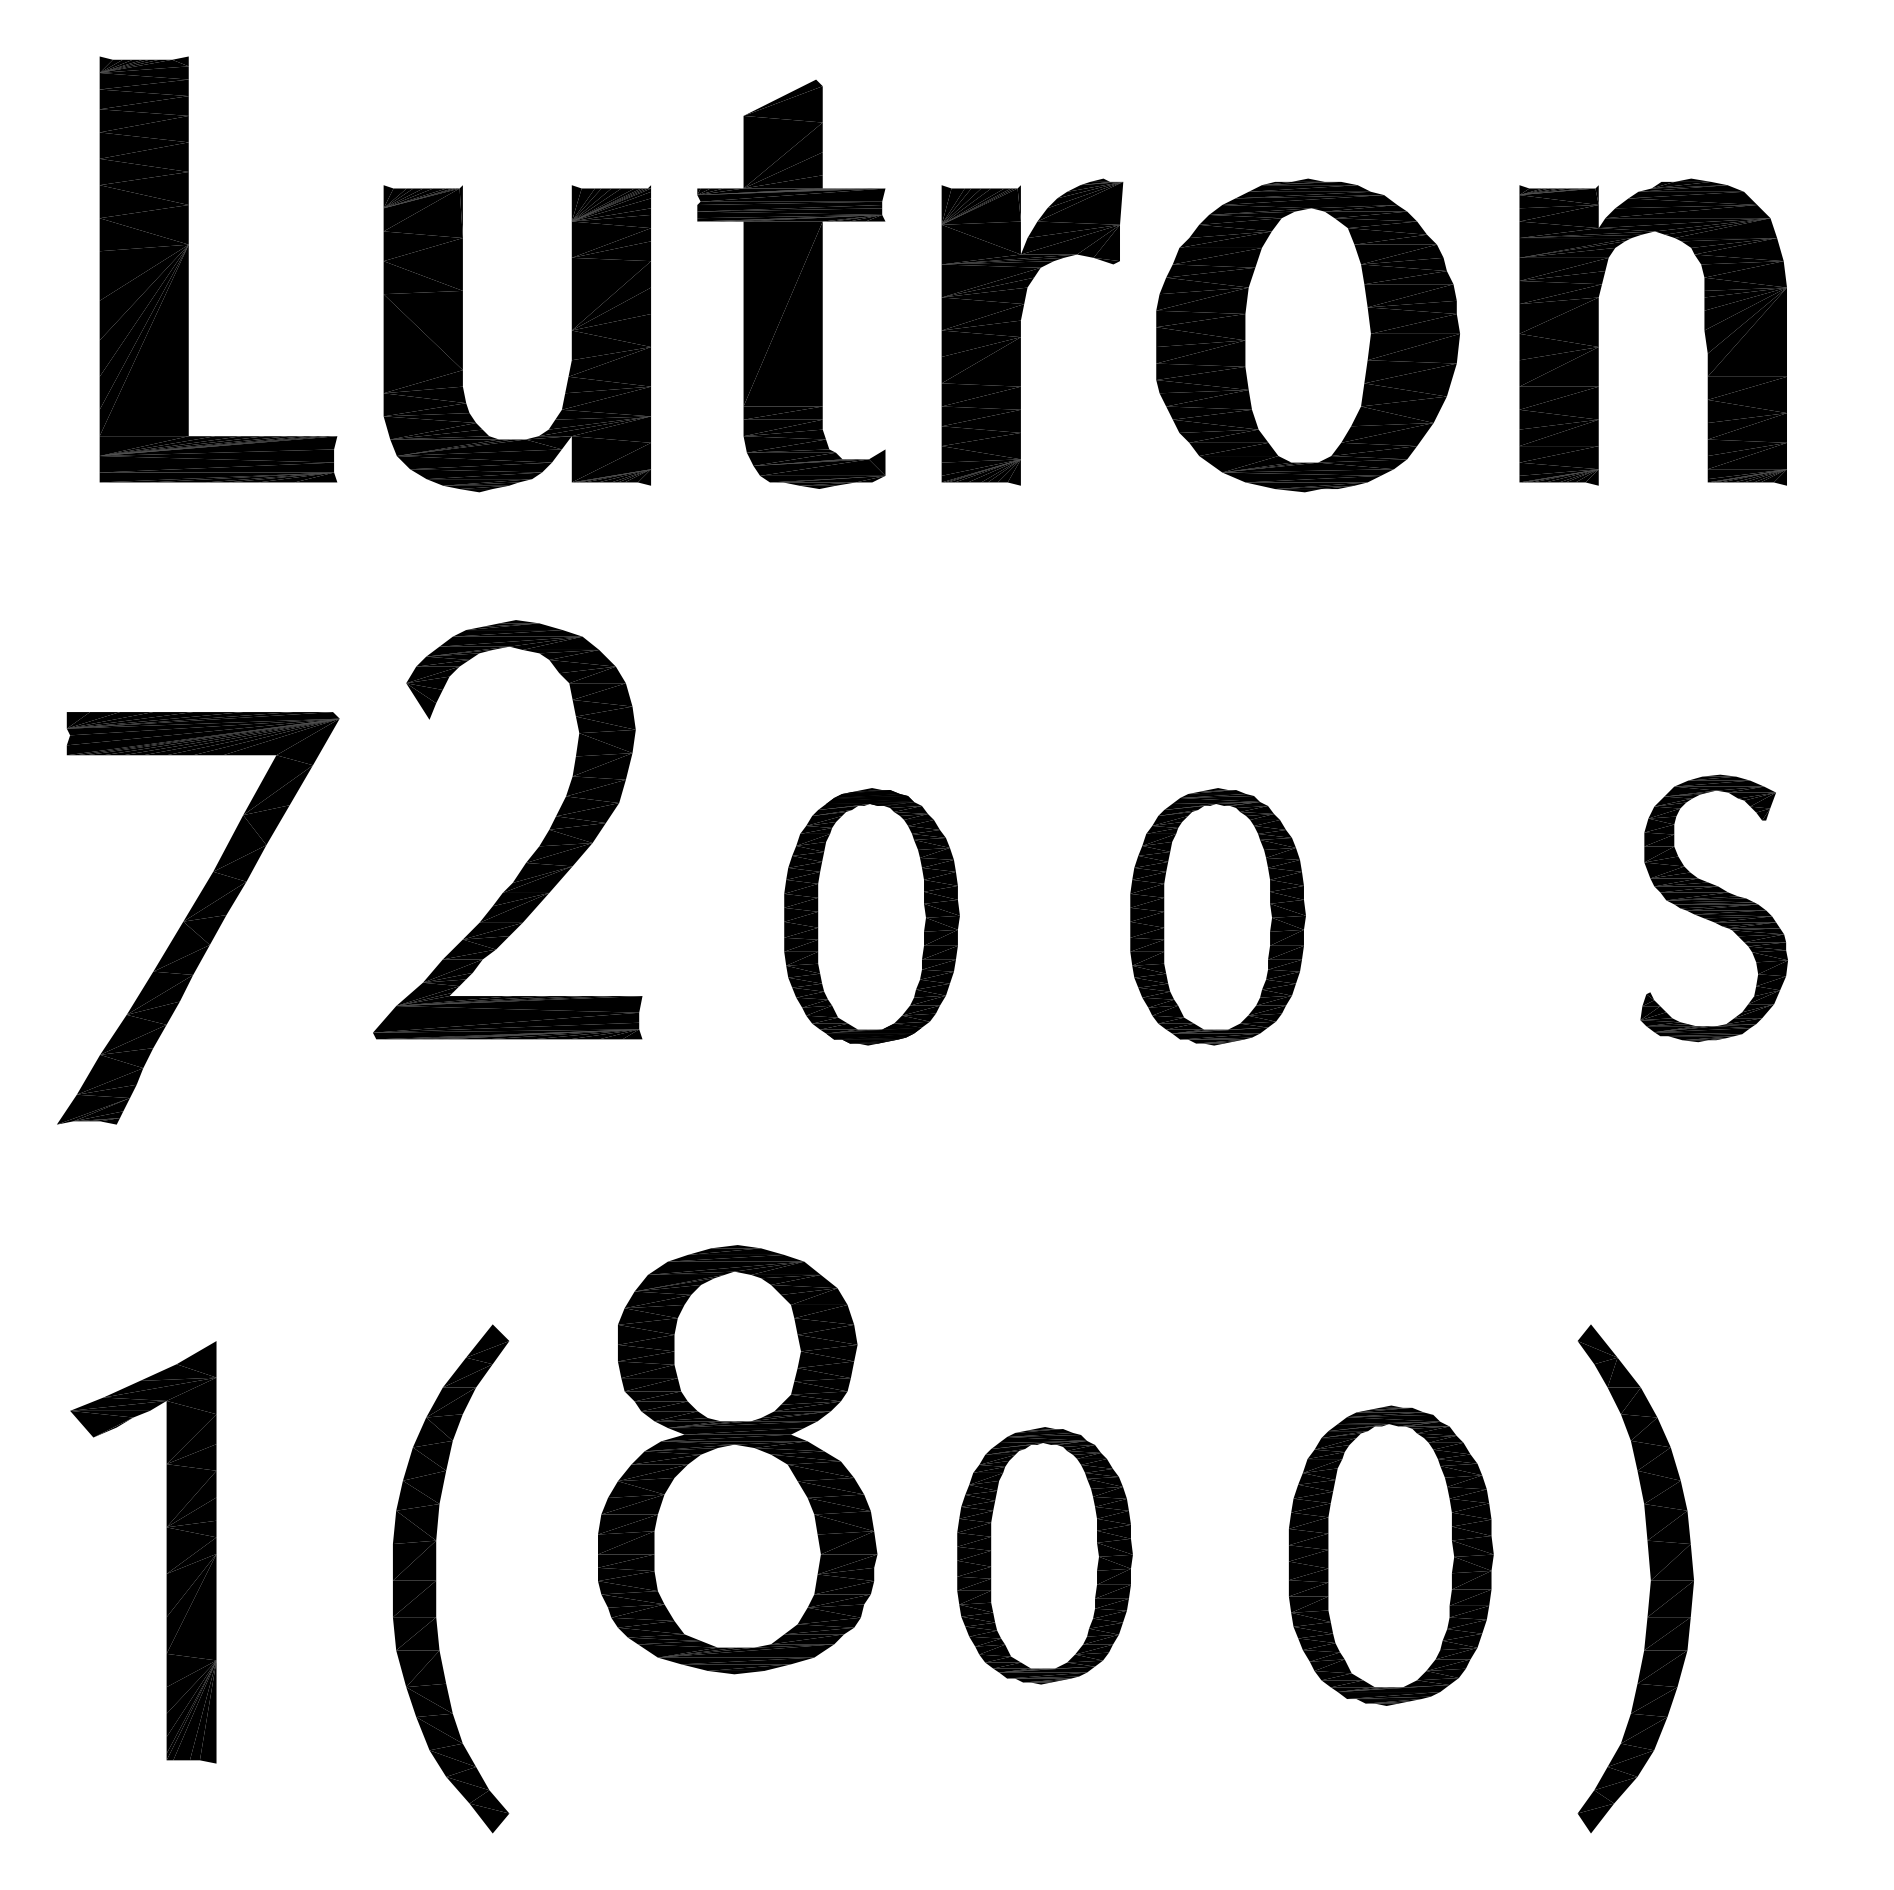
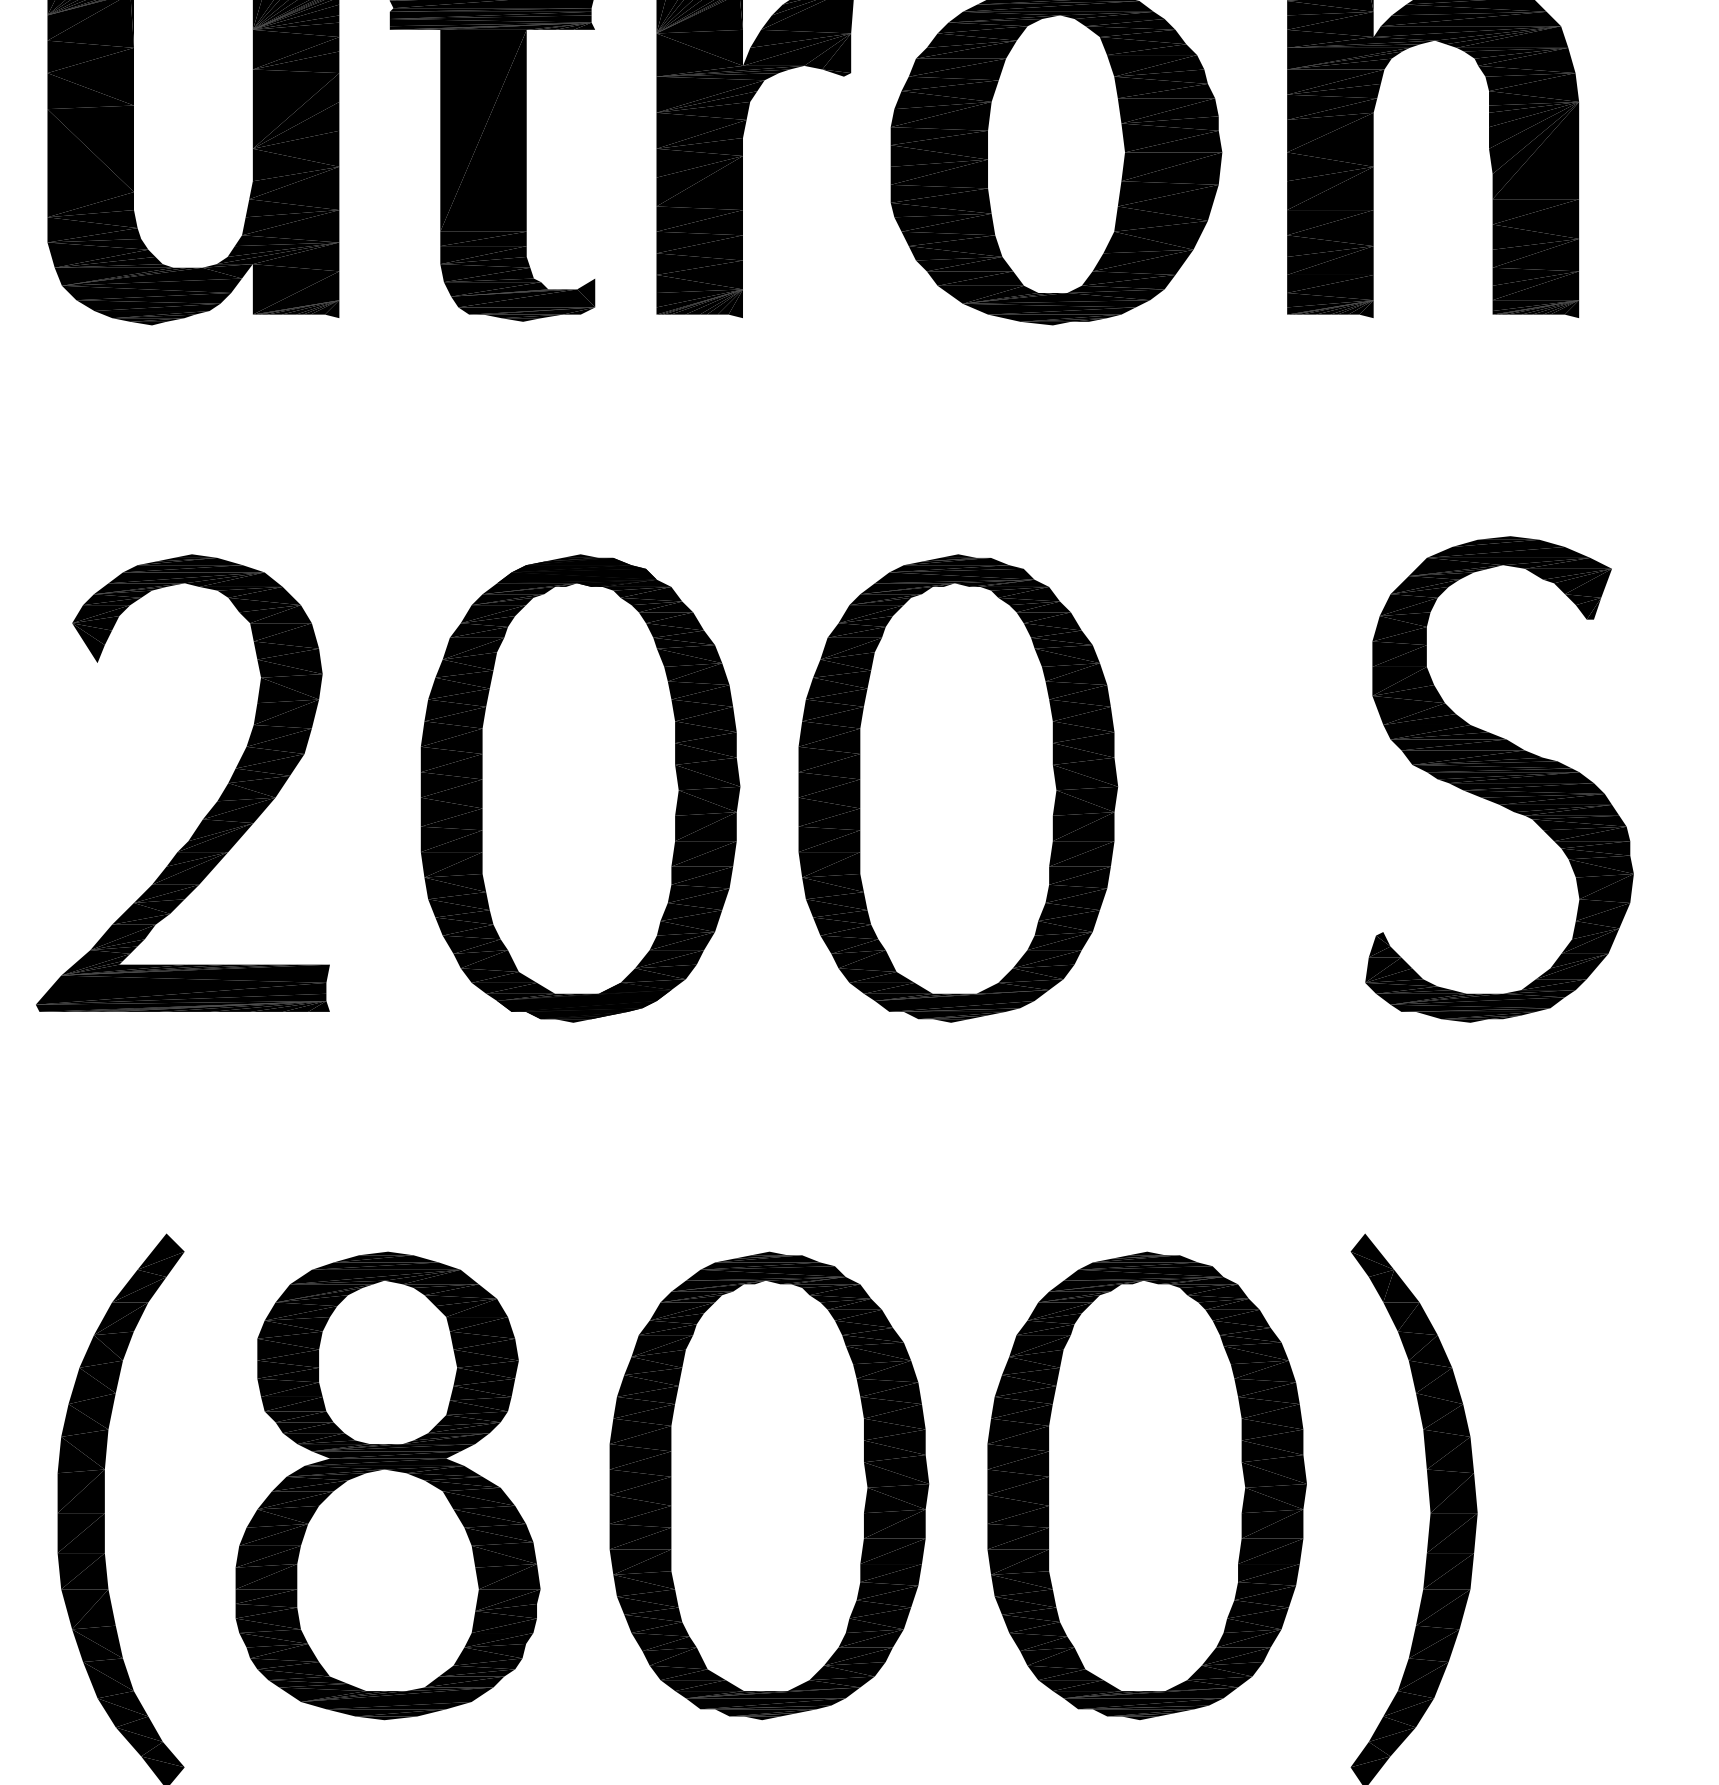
part: (536, 849) -> (214, 804), moved
part: (1714, 908) -> (1499, 779), size x1.67
part: (871, 916) -> (579, 788), size x1.67
part: (1217, 916) -> (957, 788), size x1.67
part: (737, 1459) -> (387, 1485), moved
part: (1044, 1555) -> (768, 1485), size x1.67
part: (1391, 1555) -> (1147, 1485), size x1.43

